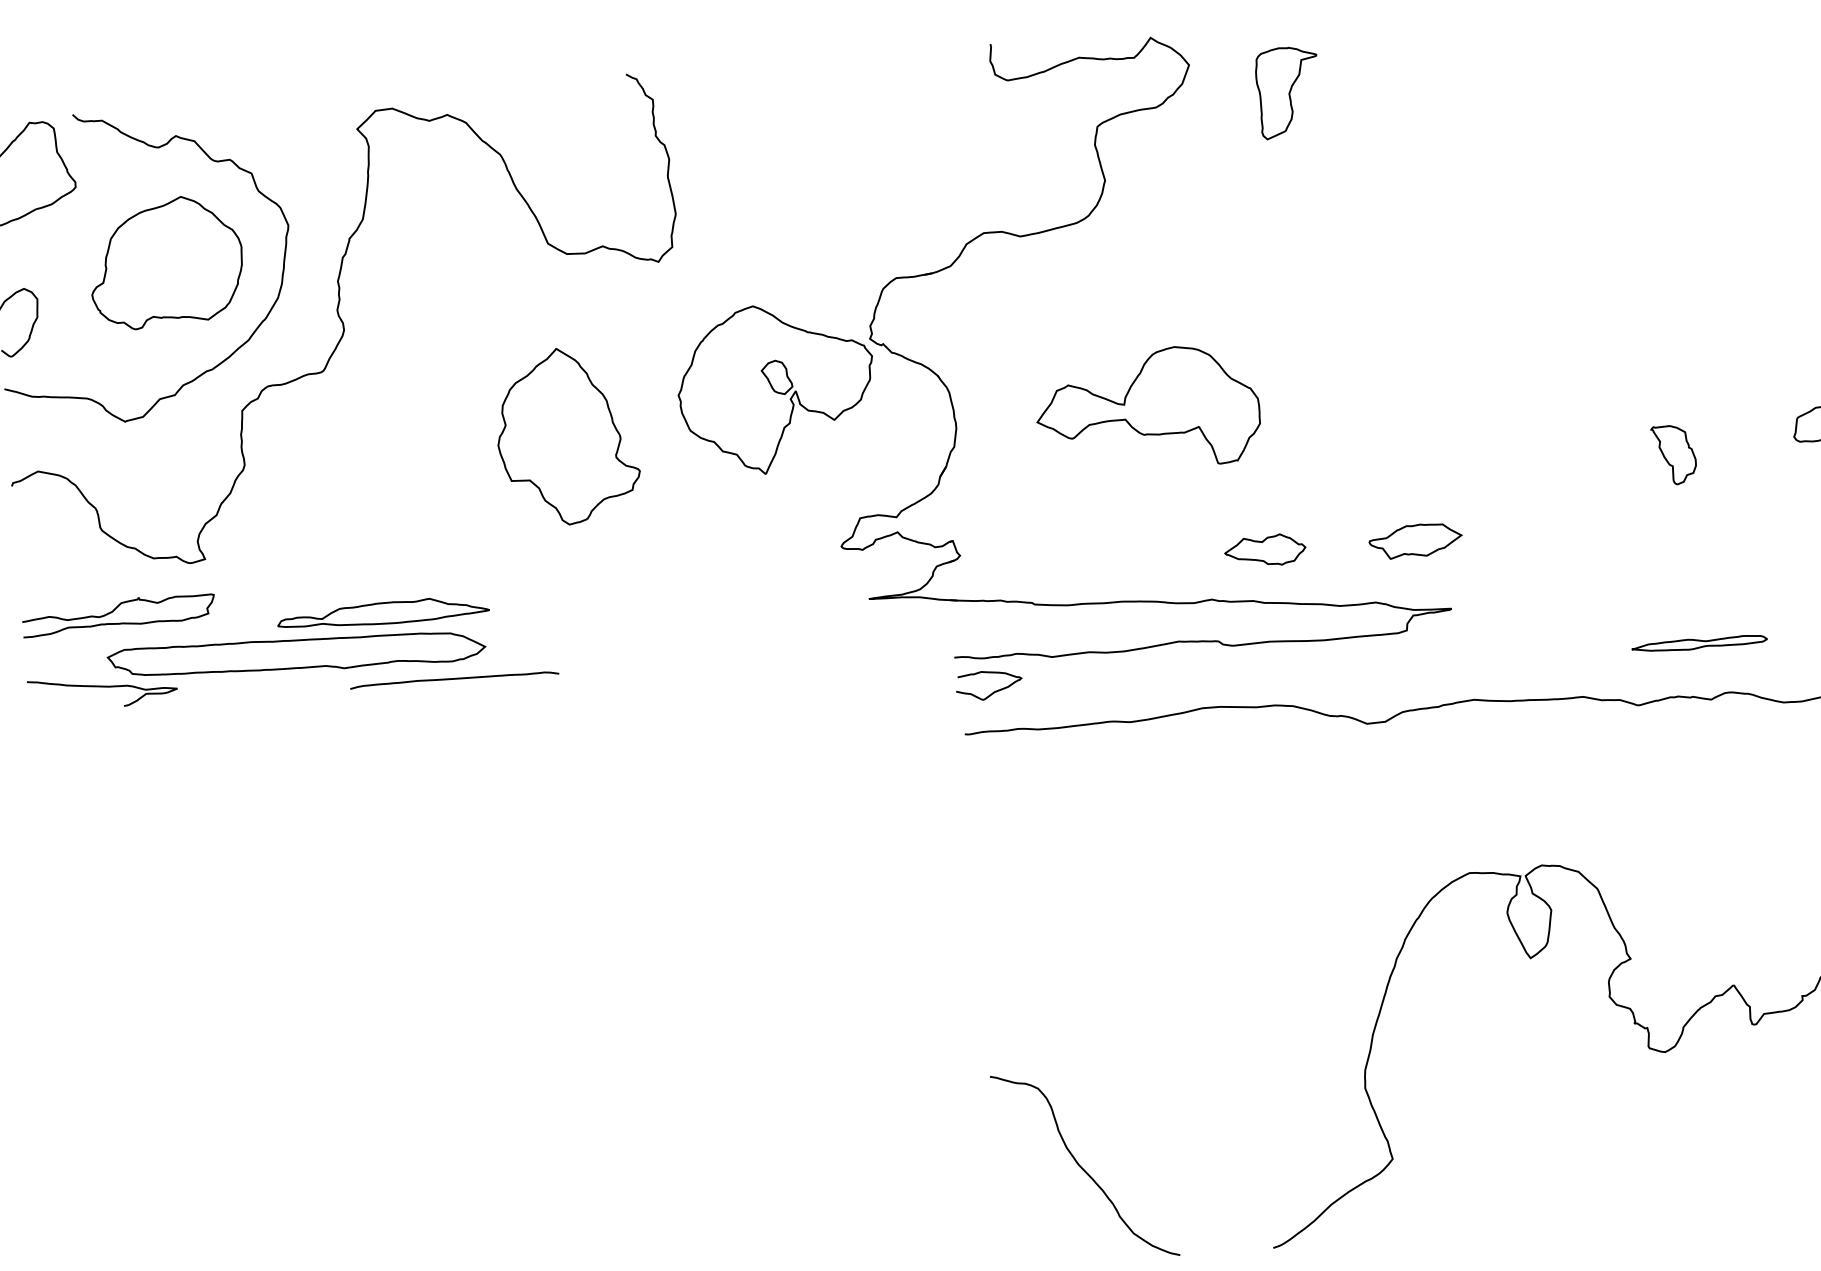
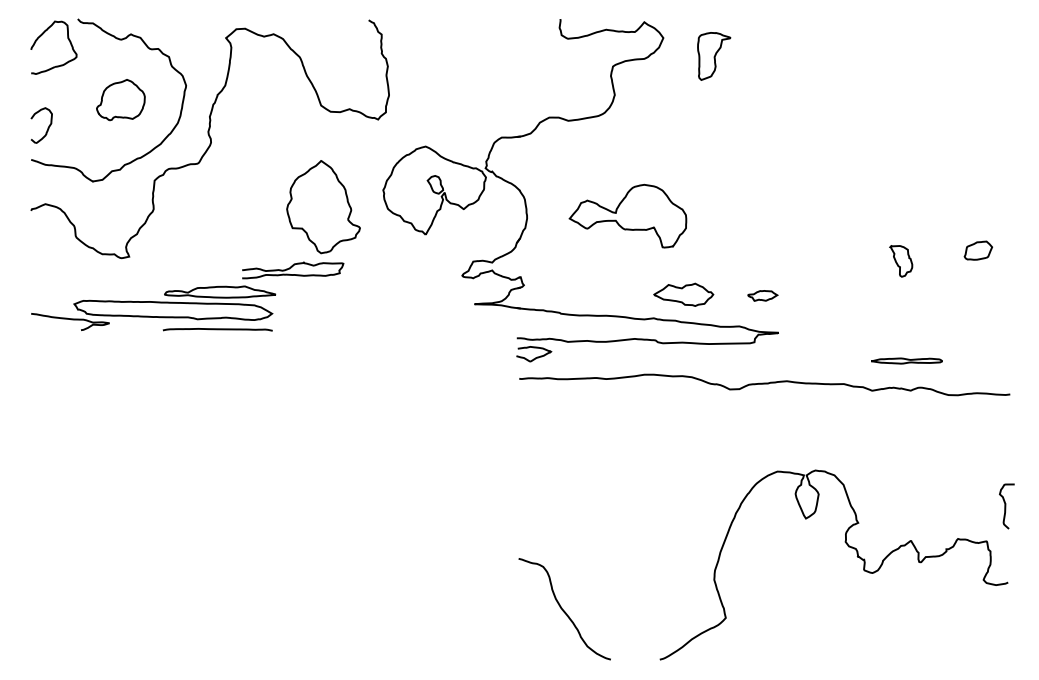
part: (165, 261) -> (120, 99), size x0.6
part: (1415, 540) -> (762, 295), size x0.6
part: (1264, 549) -> (683, 294), size x1.4
curve: (115, 611) -> (291, 268), moved
line: (454, 679) -> (217, 329), moved

